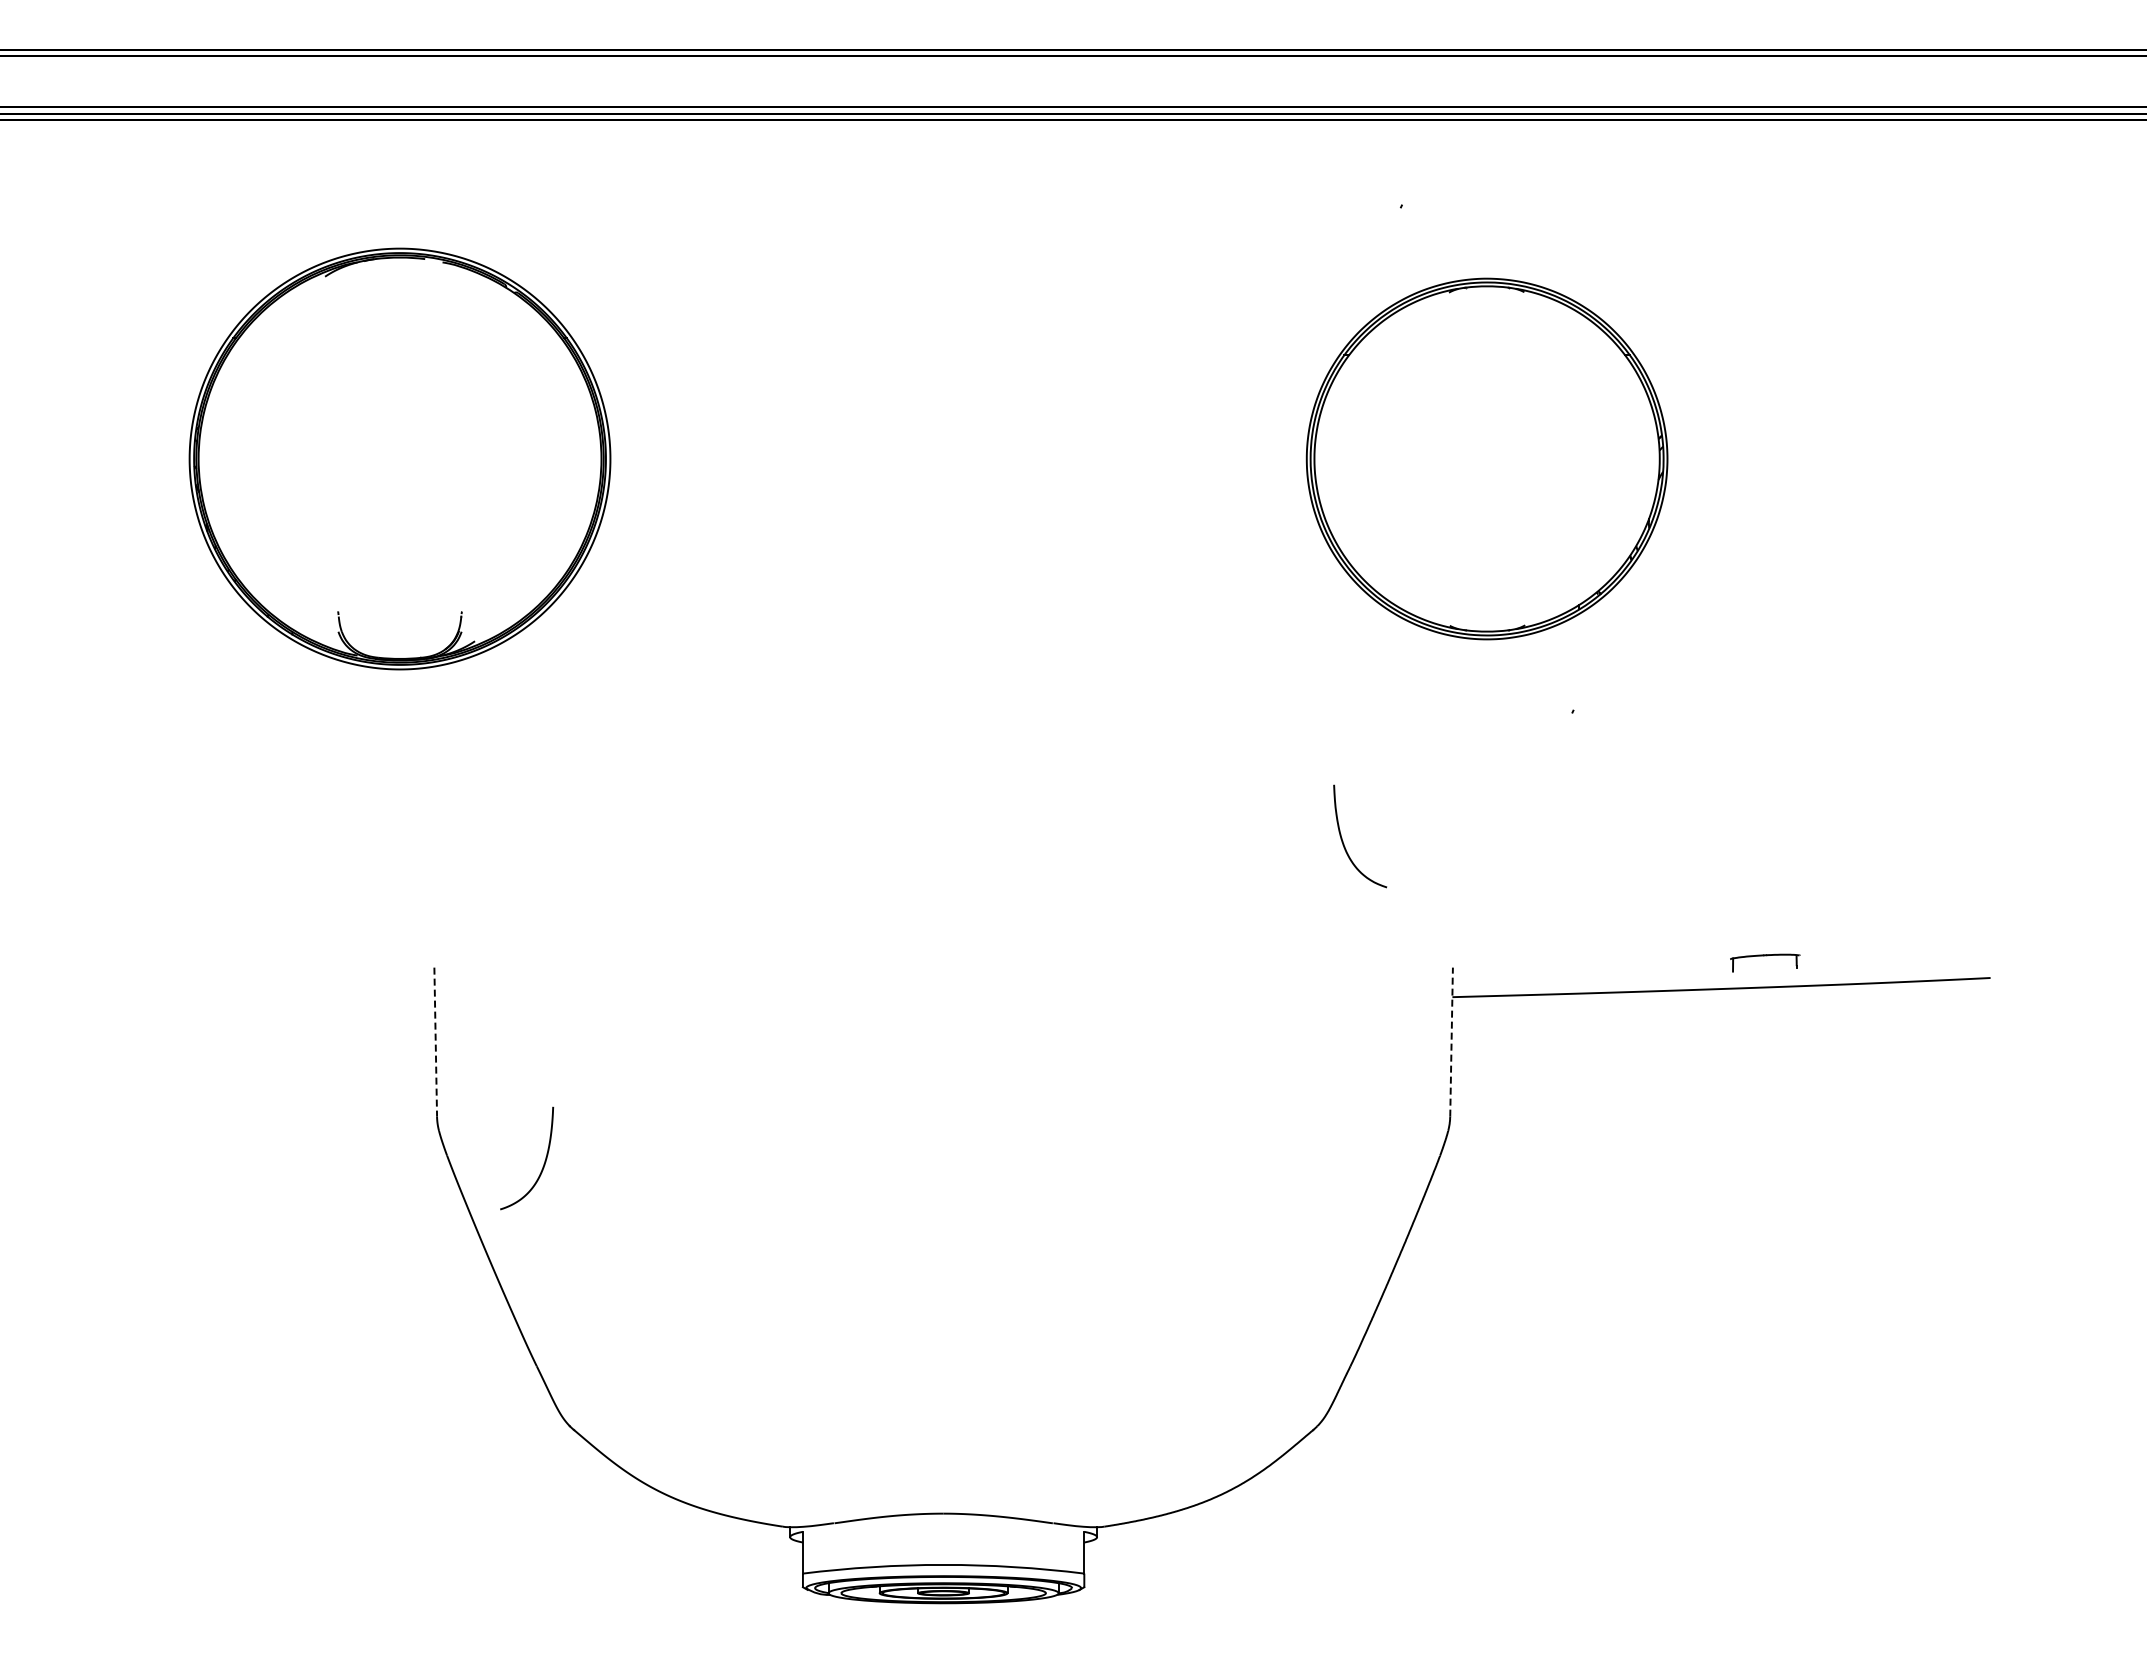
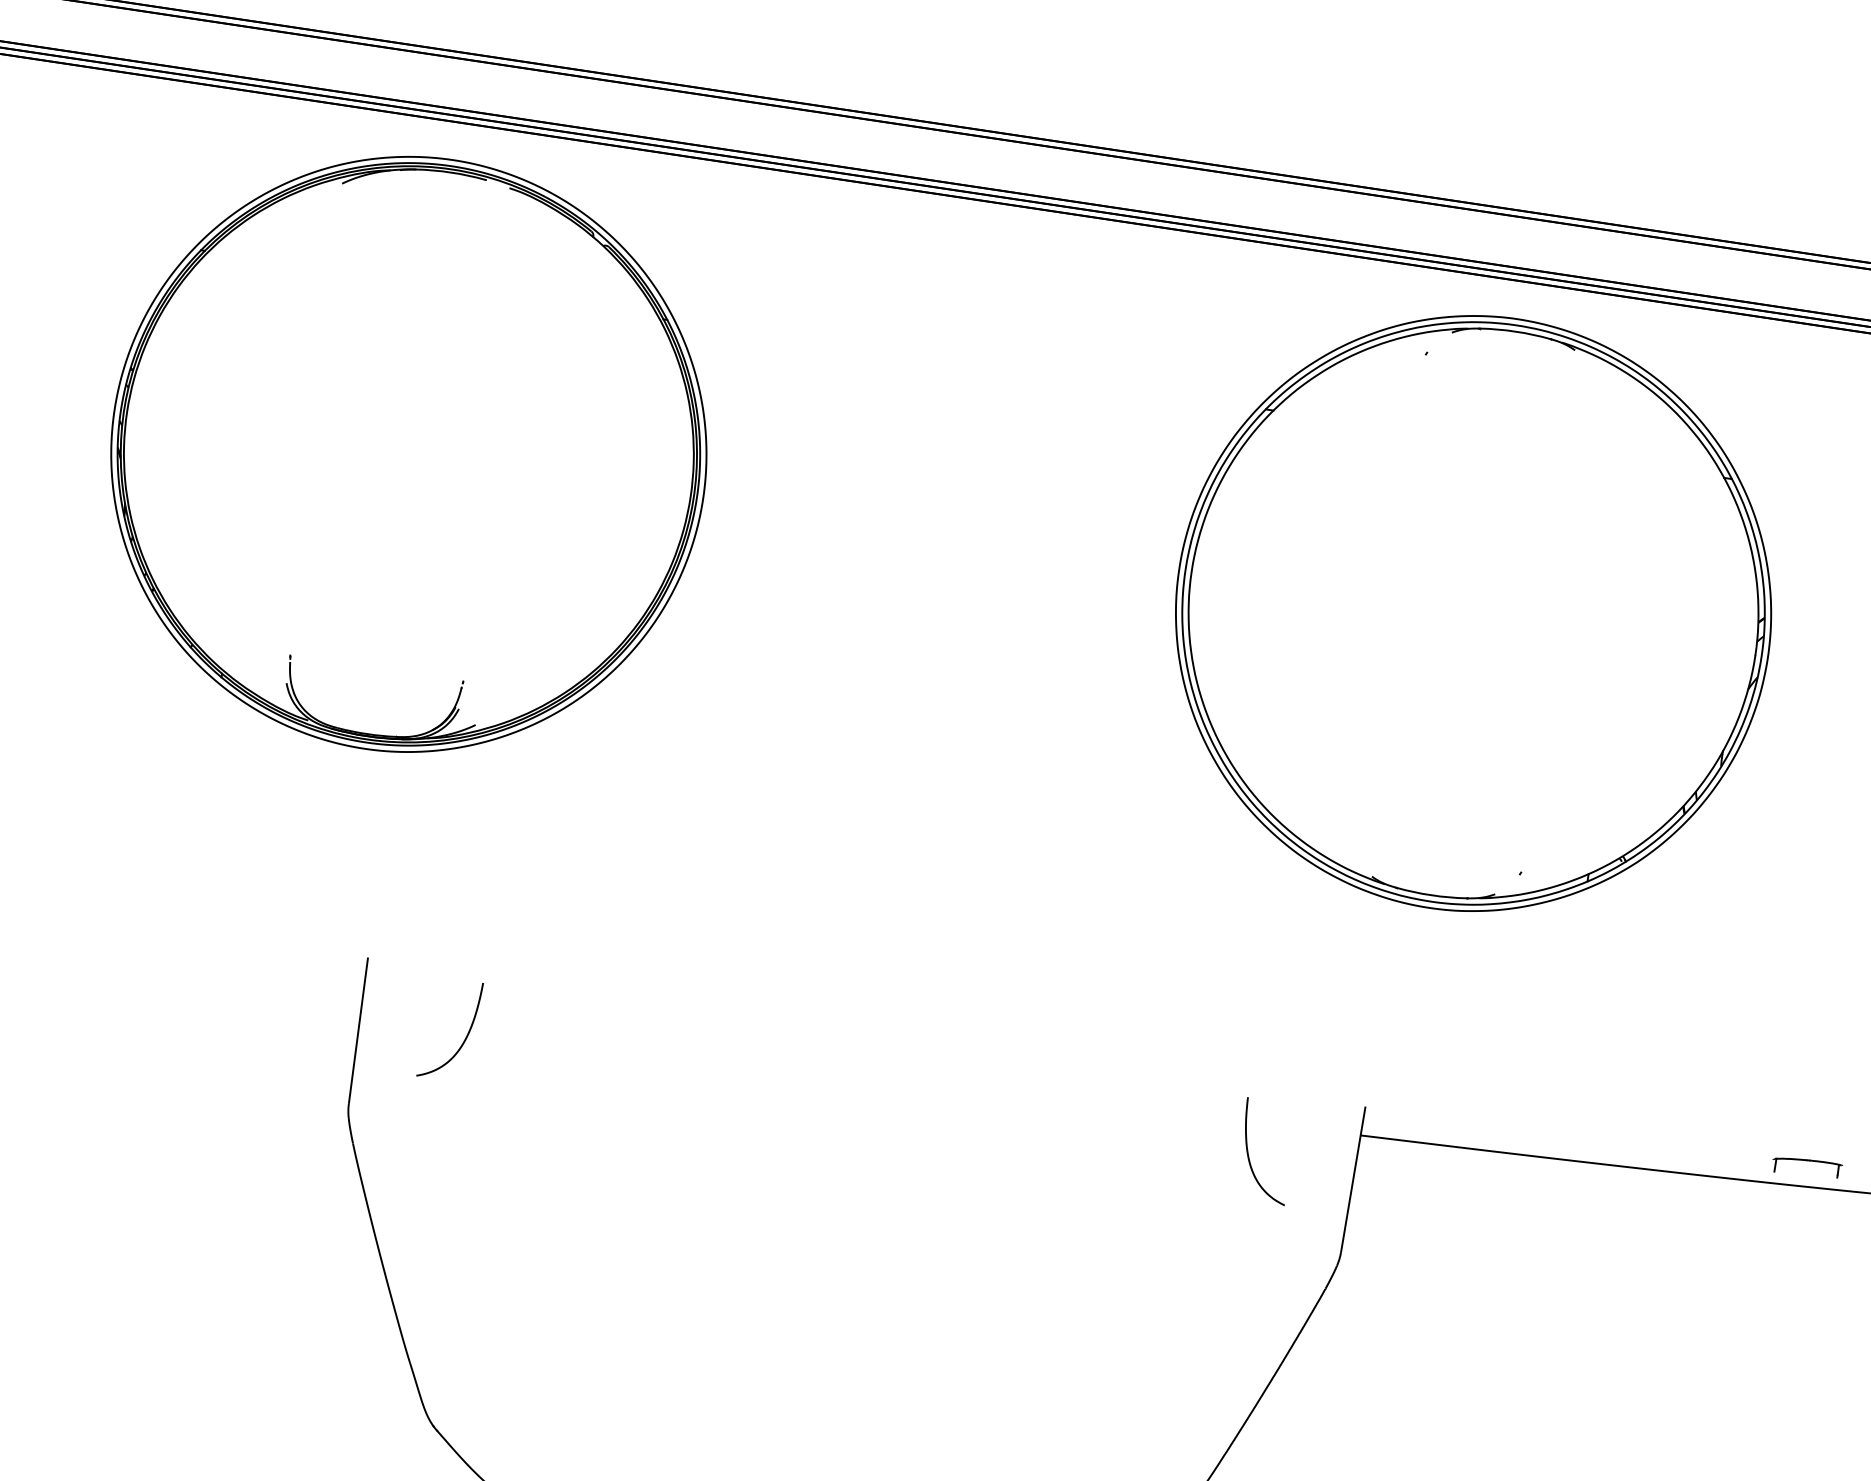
part: (399, 458) -> (408, 453), size x1.43
part: (1486, 458) -> (1472, 612), size x1.67
curve: (1344, 843) -> (1249, 1156), moved
part: (1765, 962) -> (1807, 1167), moved
line: (435, 1041) -> (358, 1030), dashed -> solid
line: (1451, 1041) -> (1353, 1178), dashed -> solid
curve: (543, 1163) -> (465, 1037), moved

